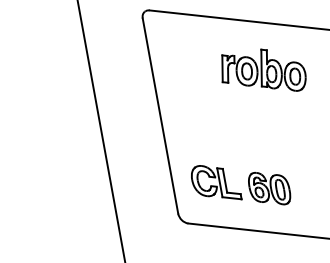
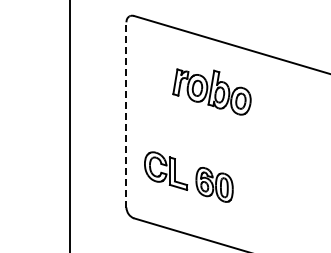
part: (262, 72) -> (211, 91), moved
line: (160, 115) -> (126, 114), solid -> dashed
part: (247, 183) -> (195, 176), moved

